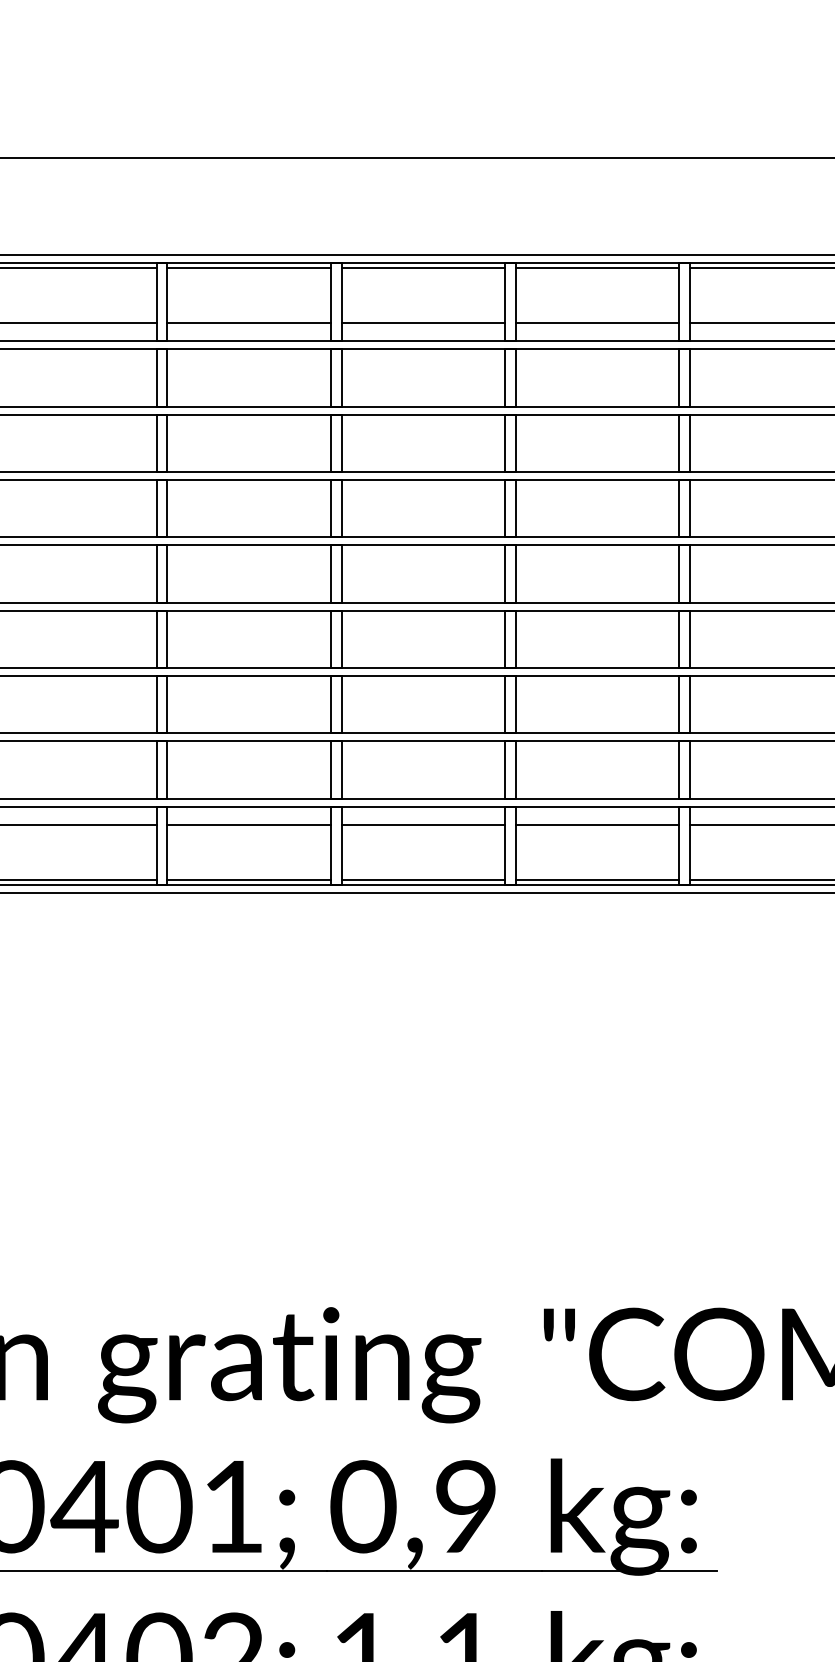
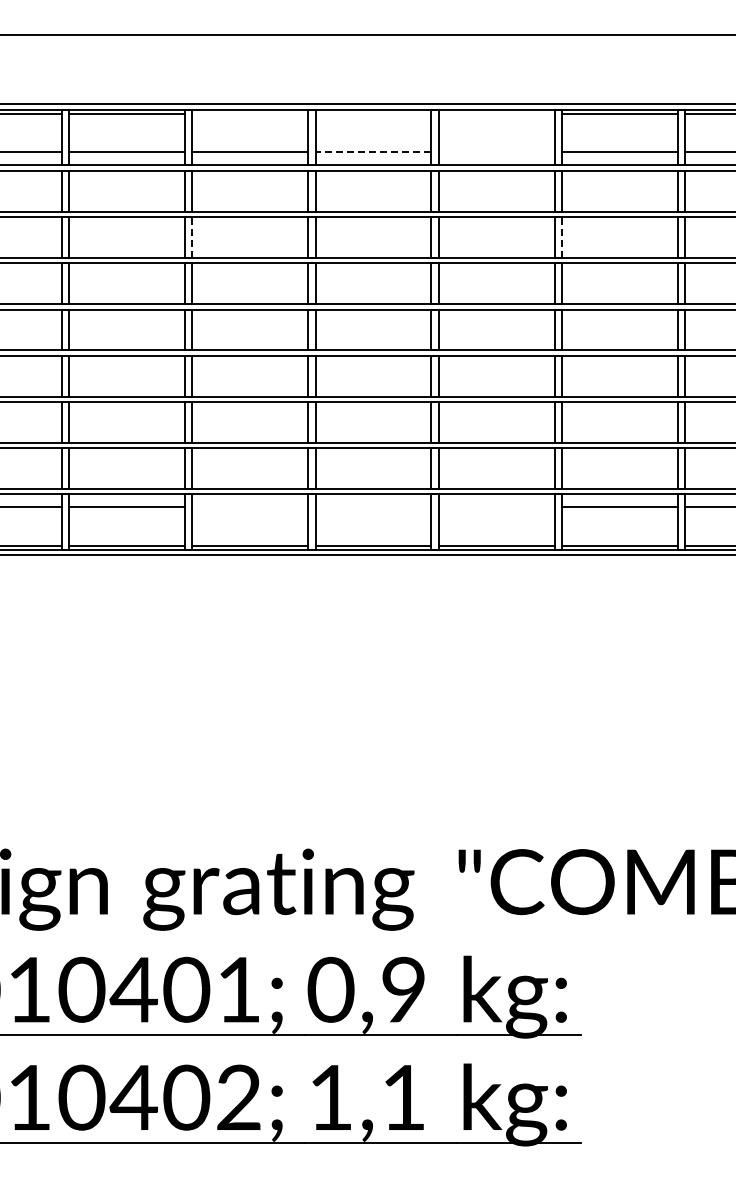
line: (249, 268) -> (250, 113), removed
line: (423, 268) -> (373, 113), removed
line: (597, 268) -> (496, 113), removed
line: (423, 323) -> (373, 152), solid -> dashed
line: (597, 323) -> (496, 152), removed
line: (167, 443) -> (192, 237), solid -> dashed
line: (690, 443) -> (562, 237), solid -> dashed
line: (249, 824) -> (250, 507), removed
line: (423, 824) -> (373, 507), removed
line: (597, 824) -> (496, 507), removed

